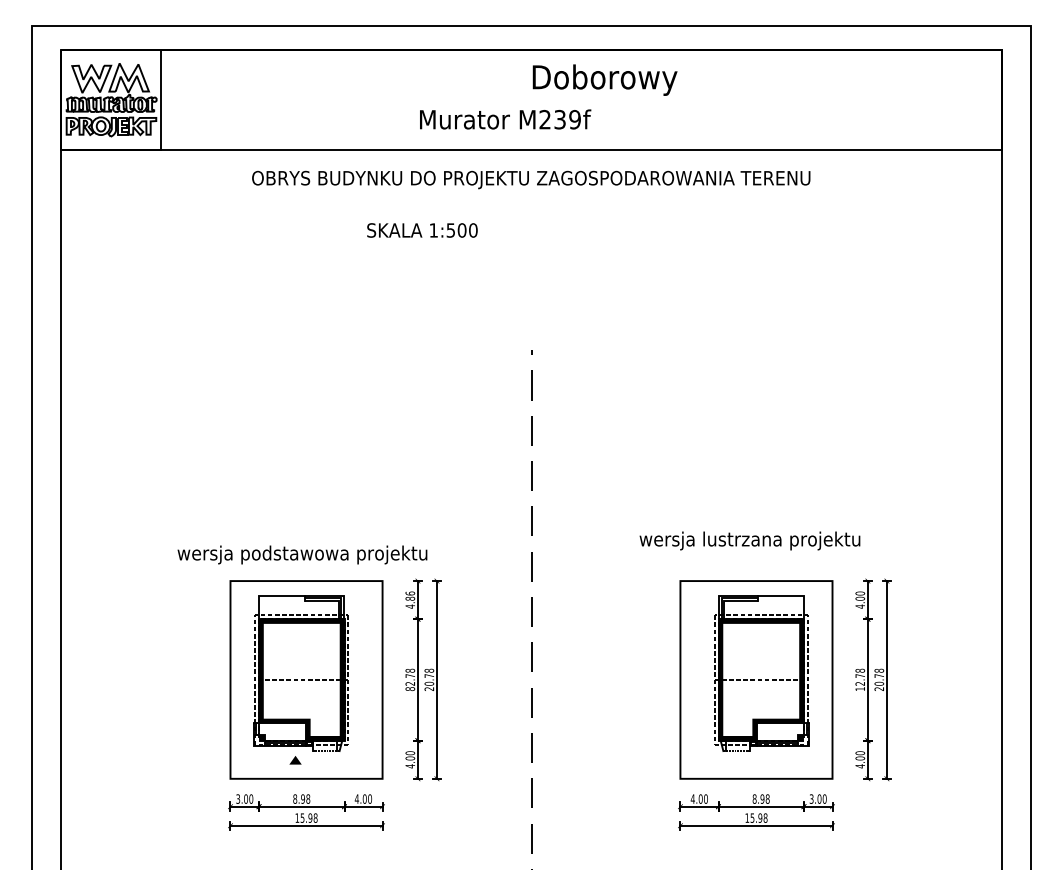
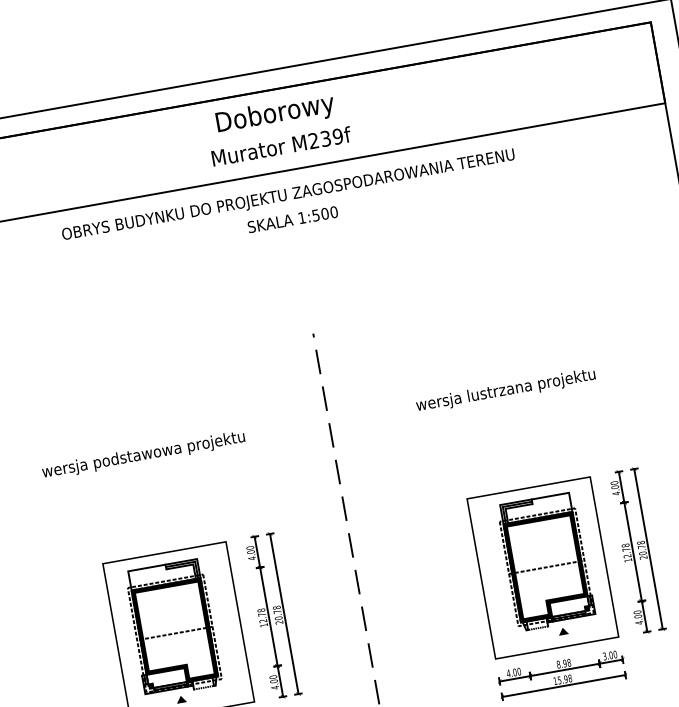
text: (604, 79) -> (275, 114), moved
text: (505, 119) -> (281, 146), moved
text: (422, 230) -> (292, 219), moved
text: (749, 540) -> (505, 390), moved
text: (302, 554) -> (143, 454), moved
text: (409, 595) -> (249, 549), 4.86 -> 4.00
text: (409, 689) -> (263, 625), 82.78 -> 12.78
fill: (767, 759) -> (563, 630), added

